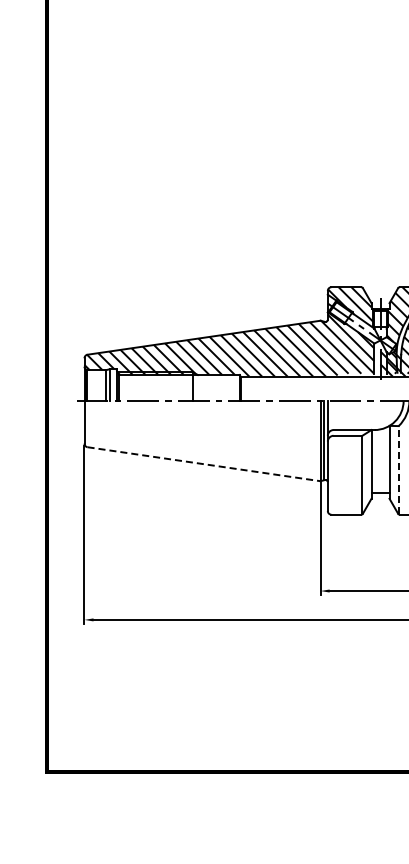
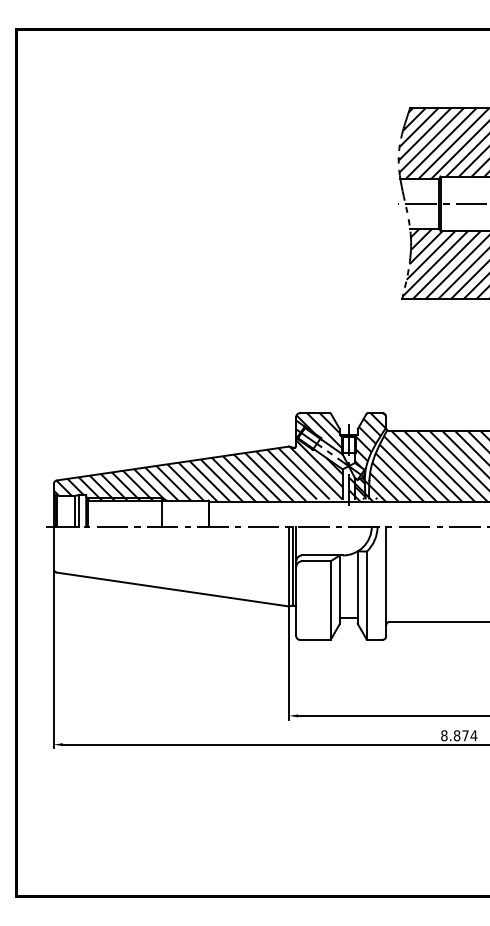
line: (204, 464) -> (173, 589), dashed -> solid
line: (398, 470) -> (366, 595), dashed -> solid

